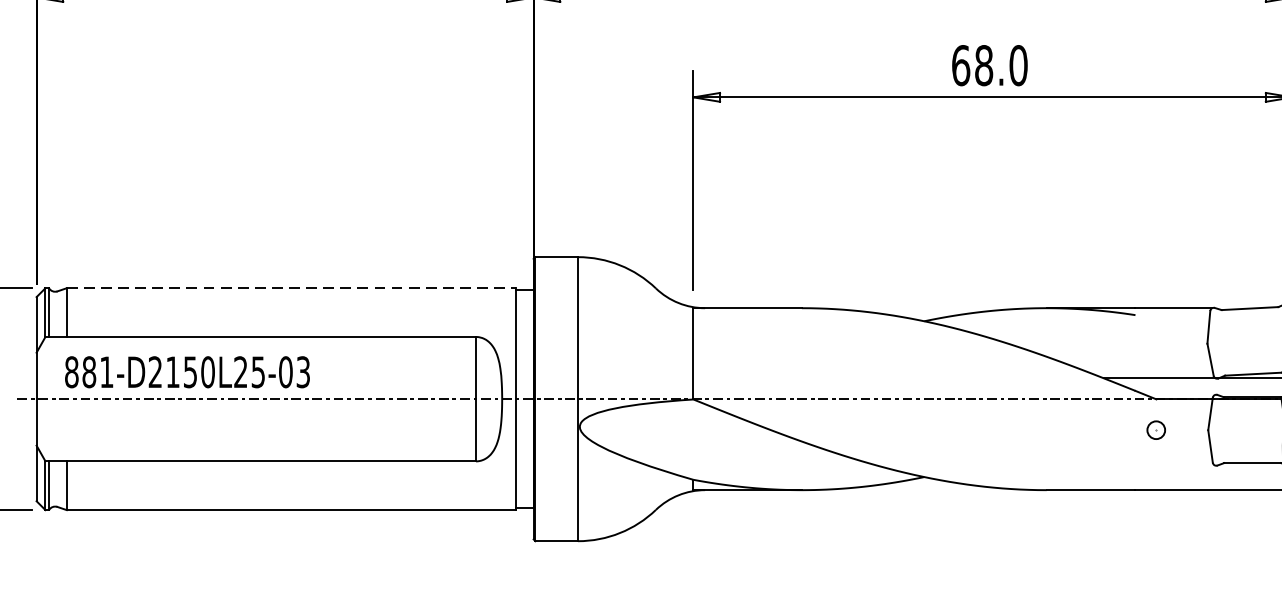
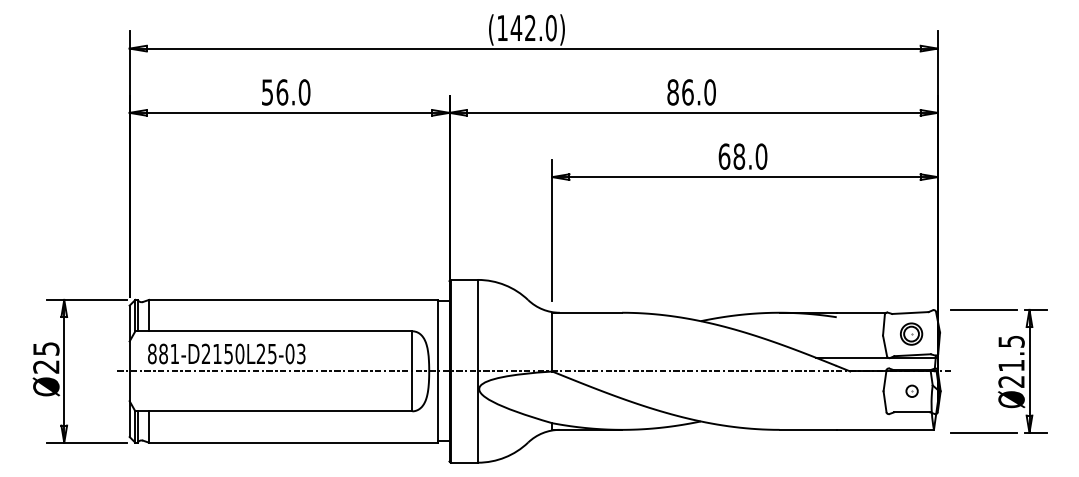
line: (292, 287) -> (294, 299), dashed -> solid
part: (1251, 340) -> (911, 333), added
part: (1155, 428) -> (911, 390), moved

